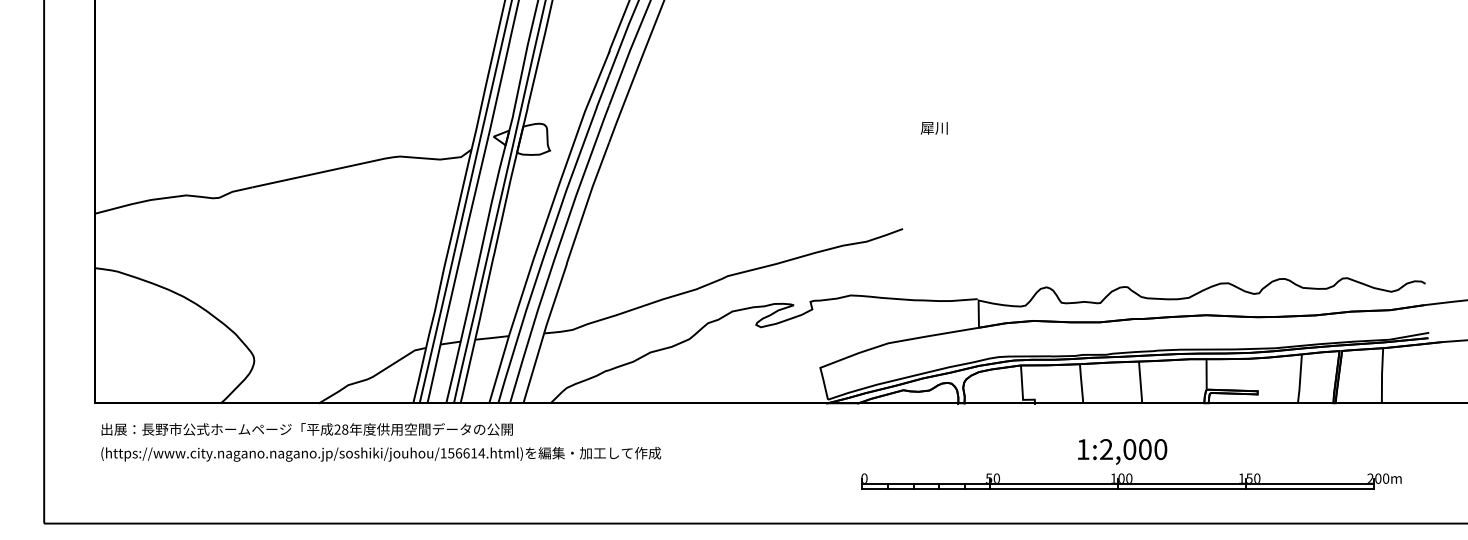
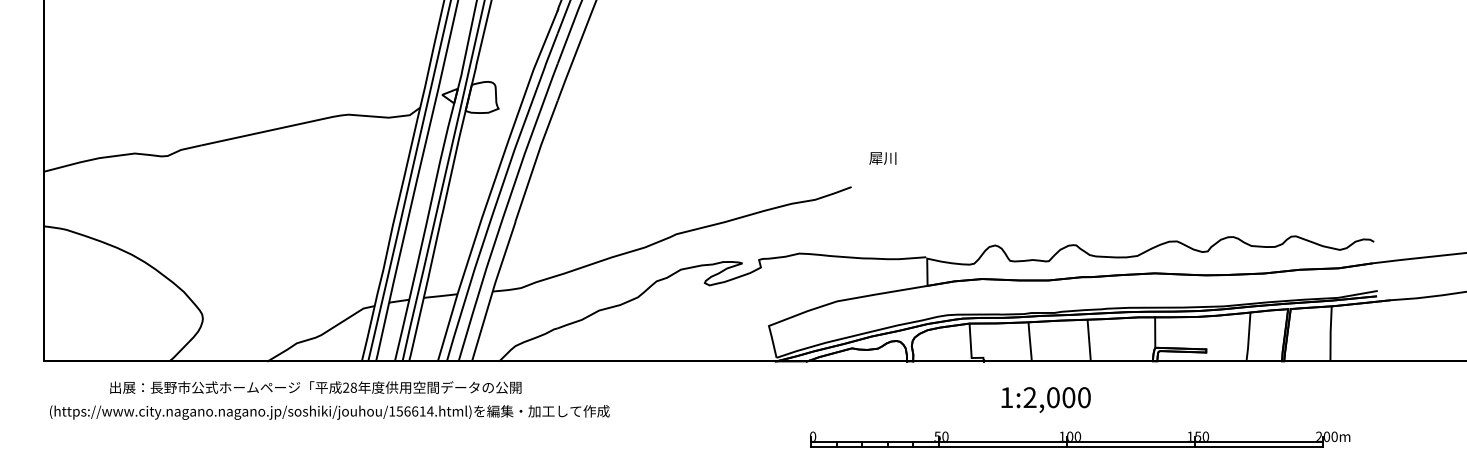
text: (933, 128) -> (882, 158), moved
text: (306, 429) -> (315, 387), moved
text: (1122, 451) -> (1046, 399), moved

